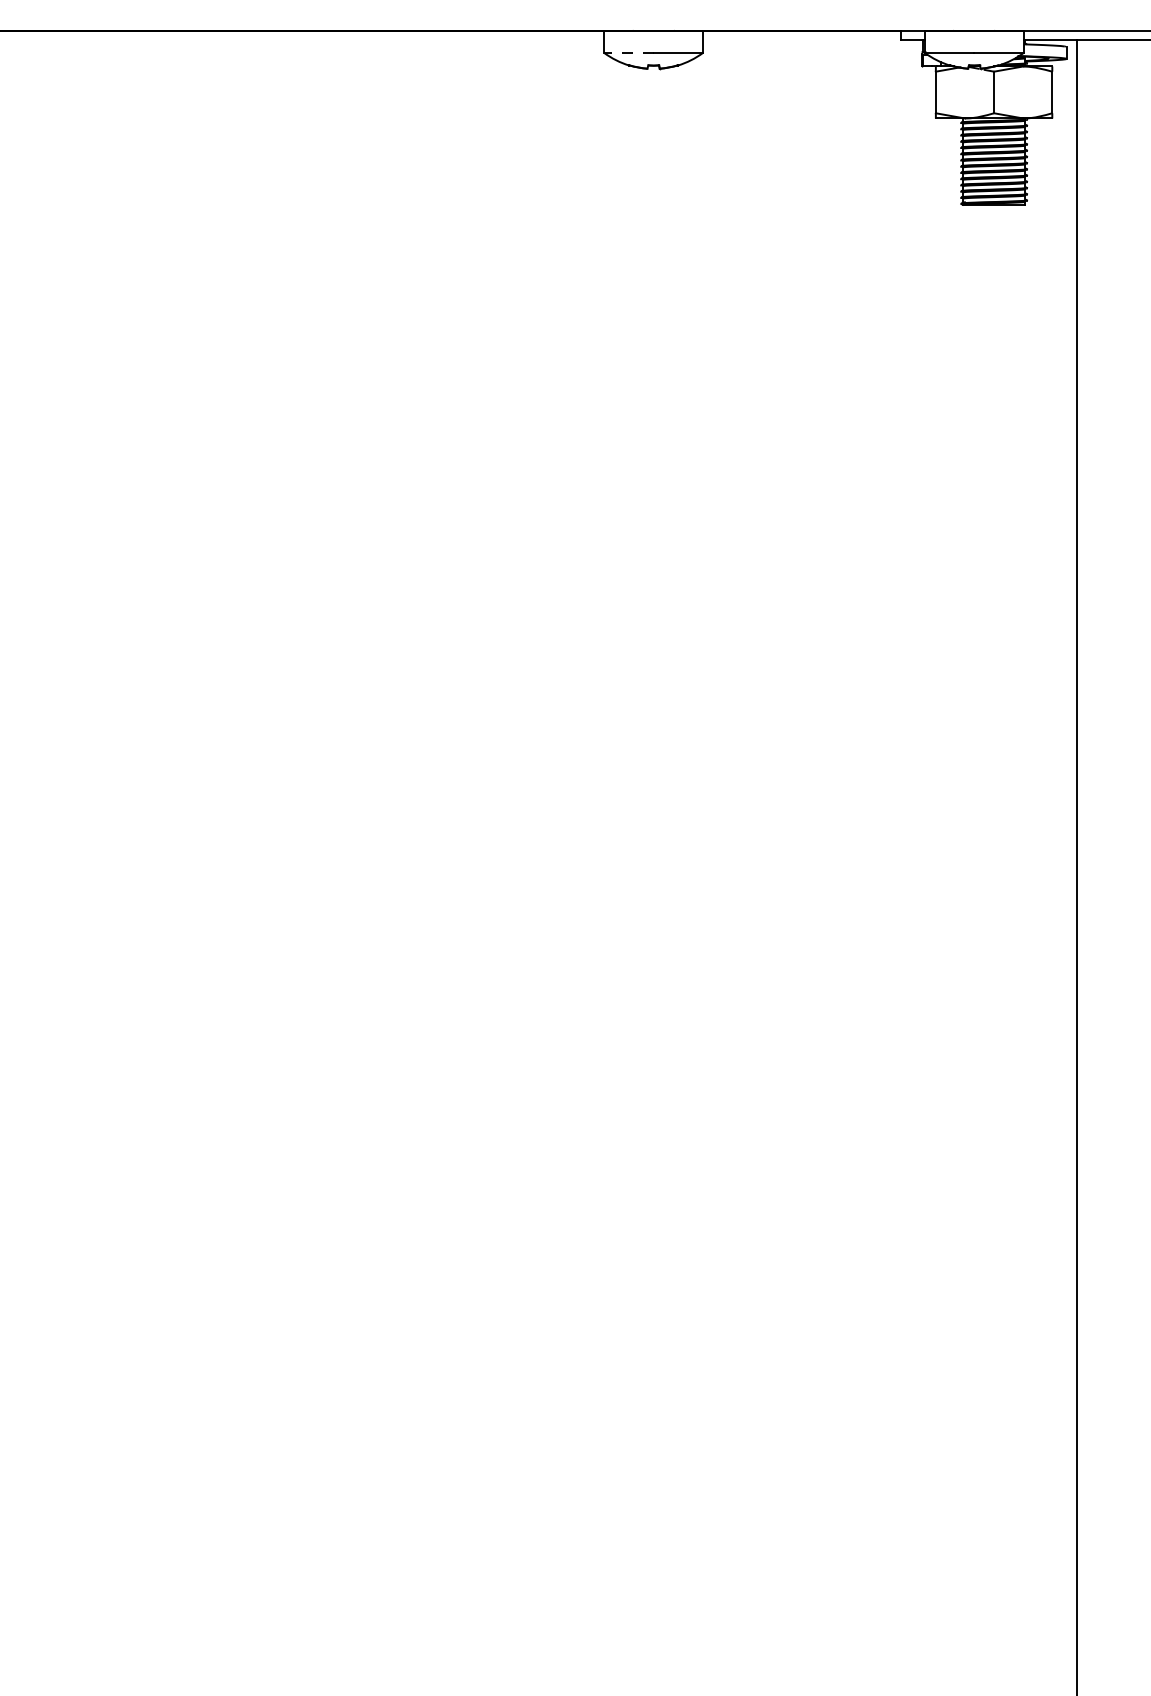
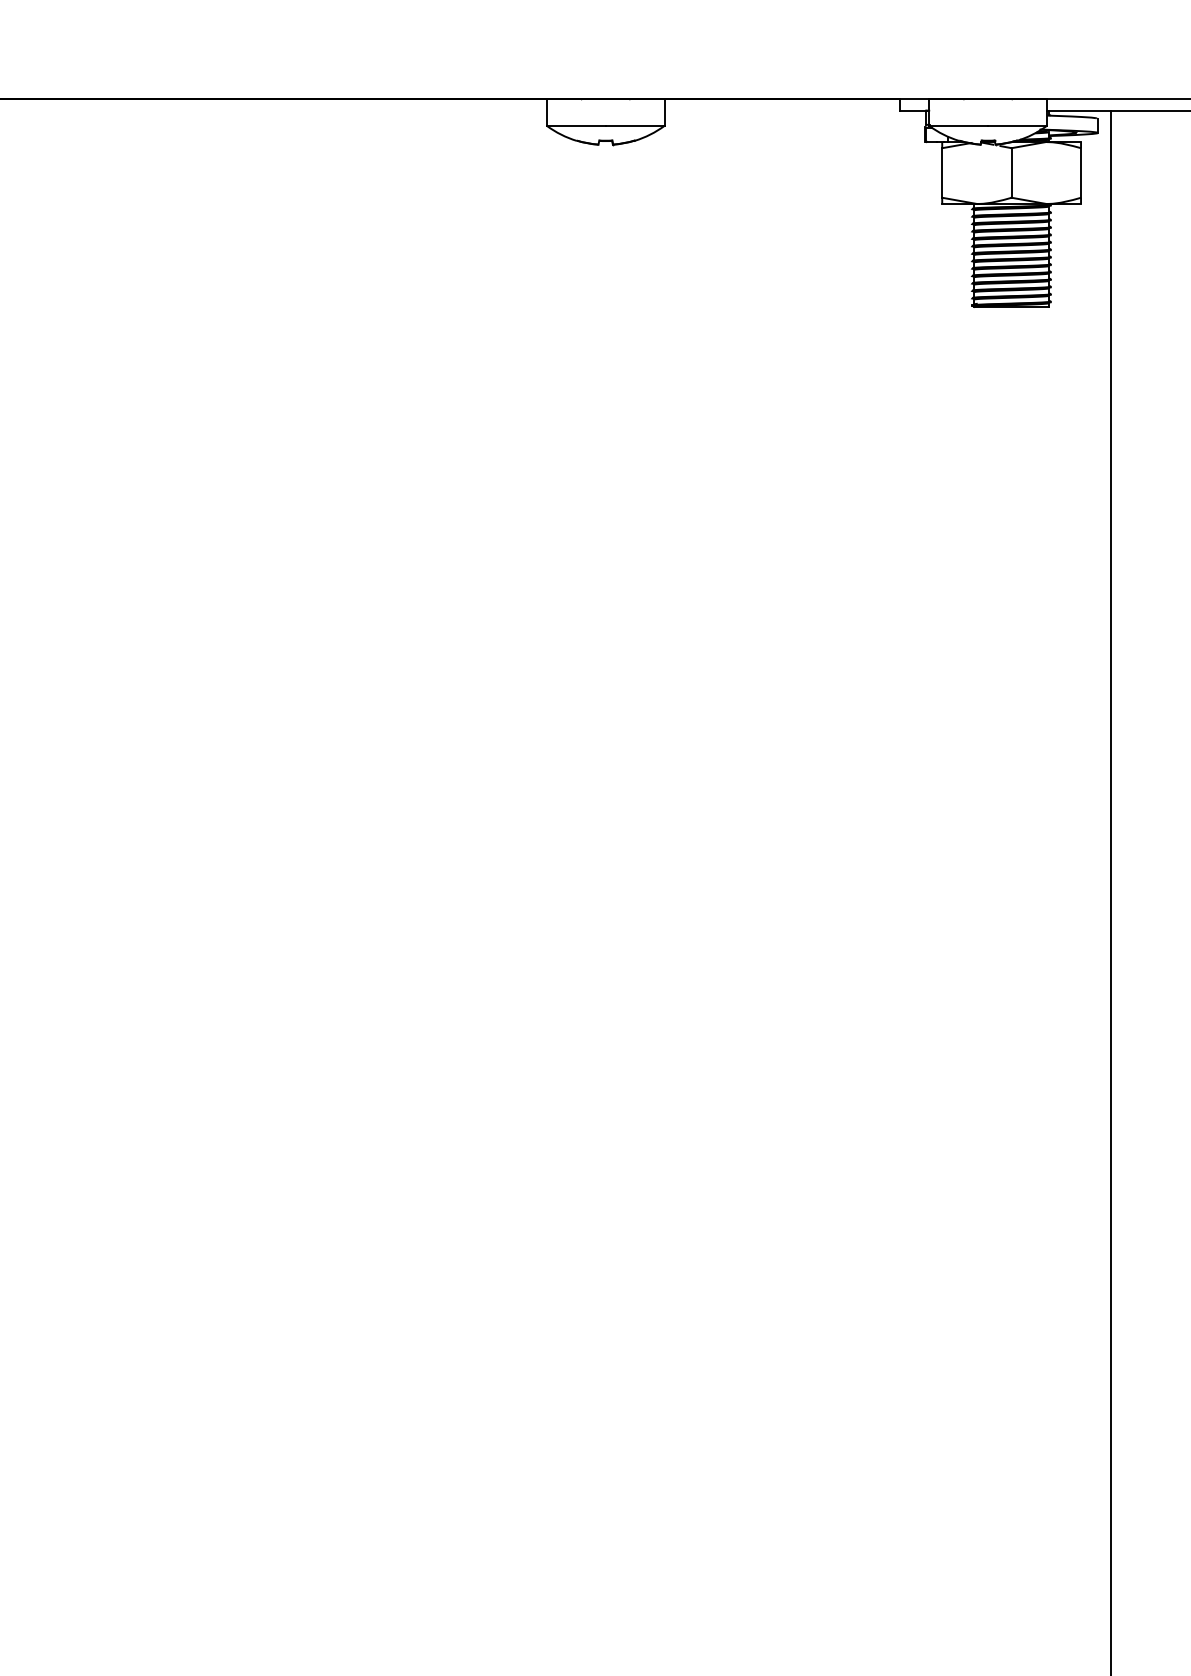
line: (628, 52) -> (575, 125), dashed -> solid

